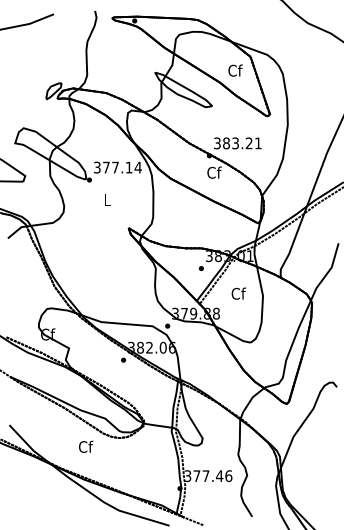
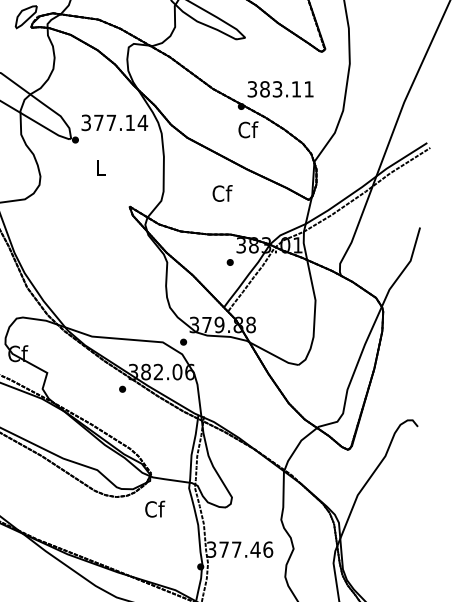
text: (248, 143) -> (295, 89), 383.21 -> 383.11
text: (238, 293) -> (222, 193), moved
text: (86, 446) -> (155, 508), moved

